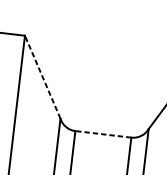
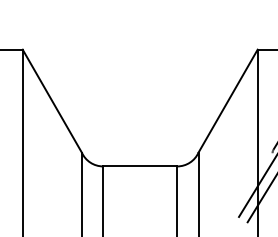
line: (42, 76) -> (52, 100), dashed -> solid
line: (102, 134) -> (139, 166), dashed -> solid

